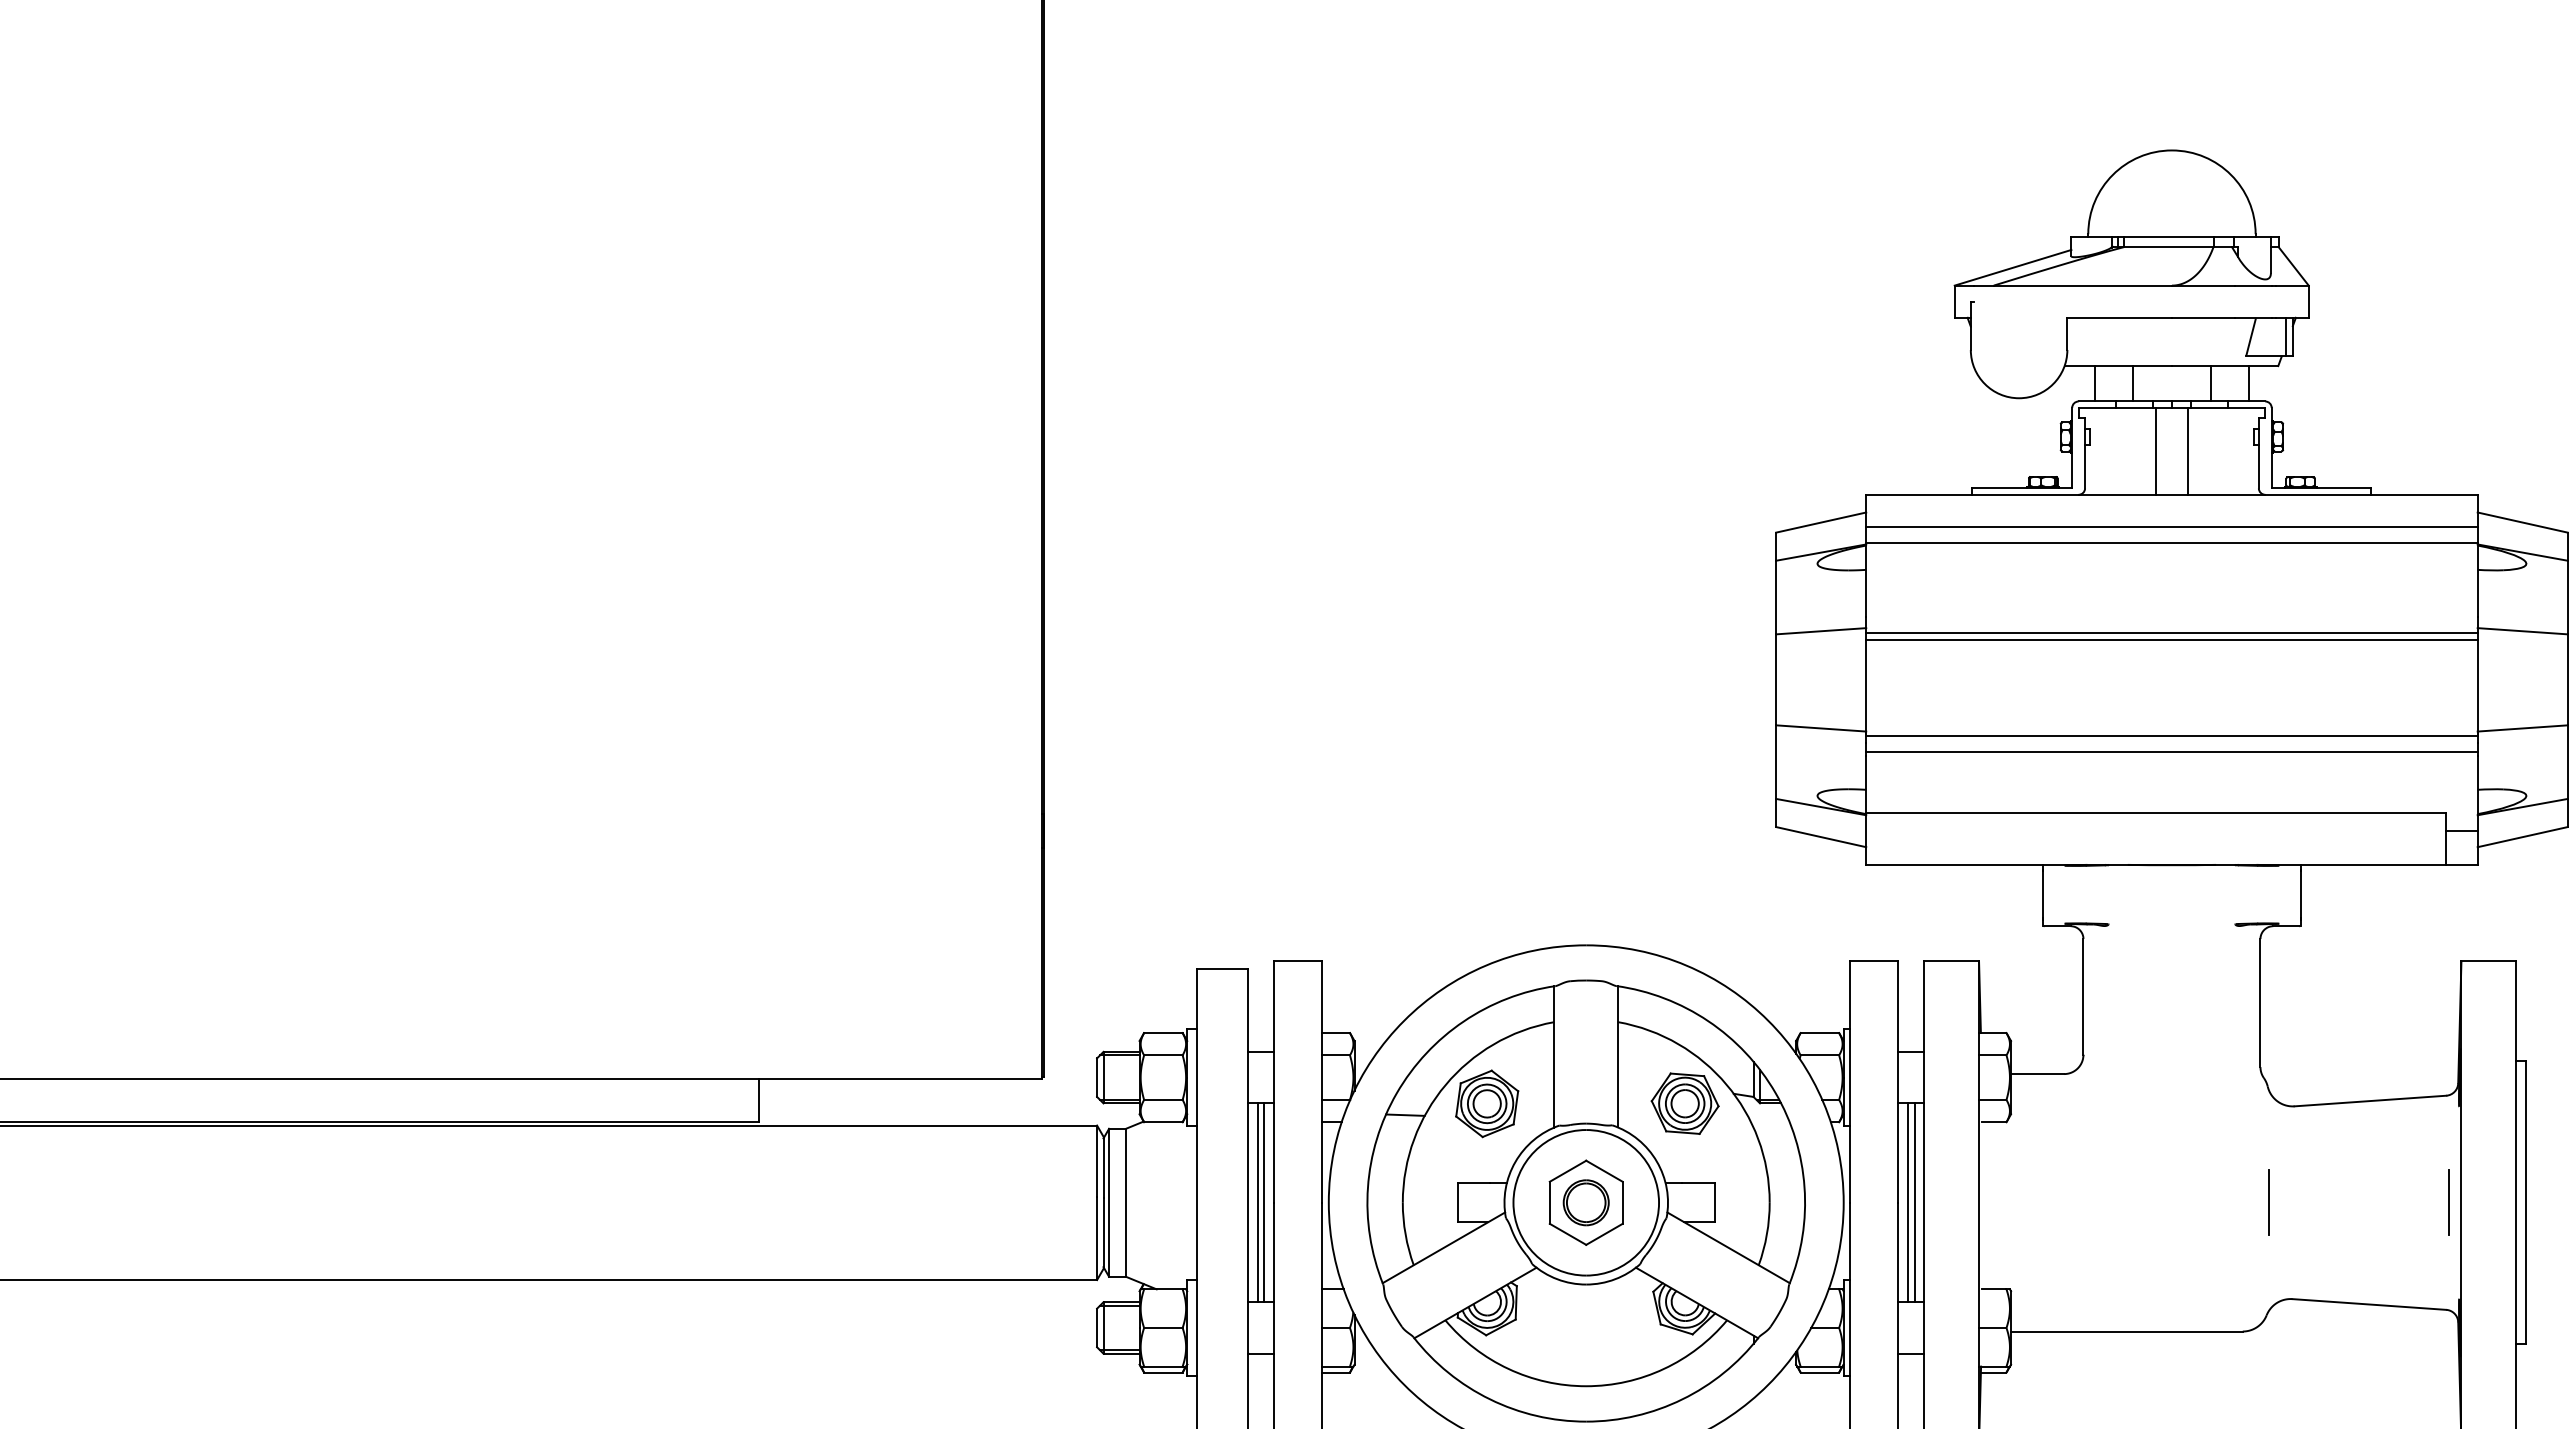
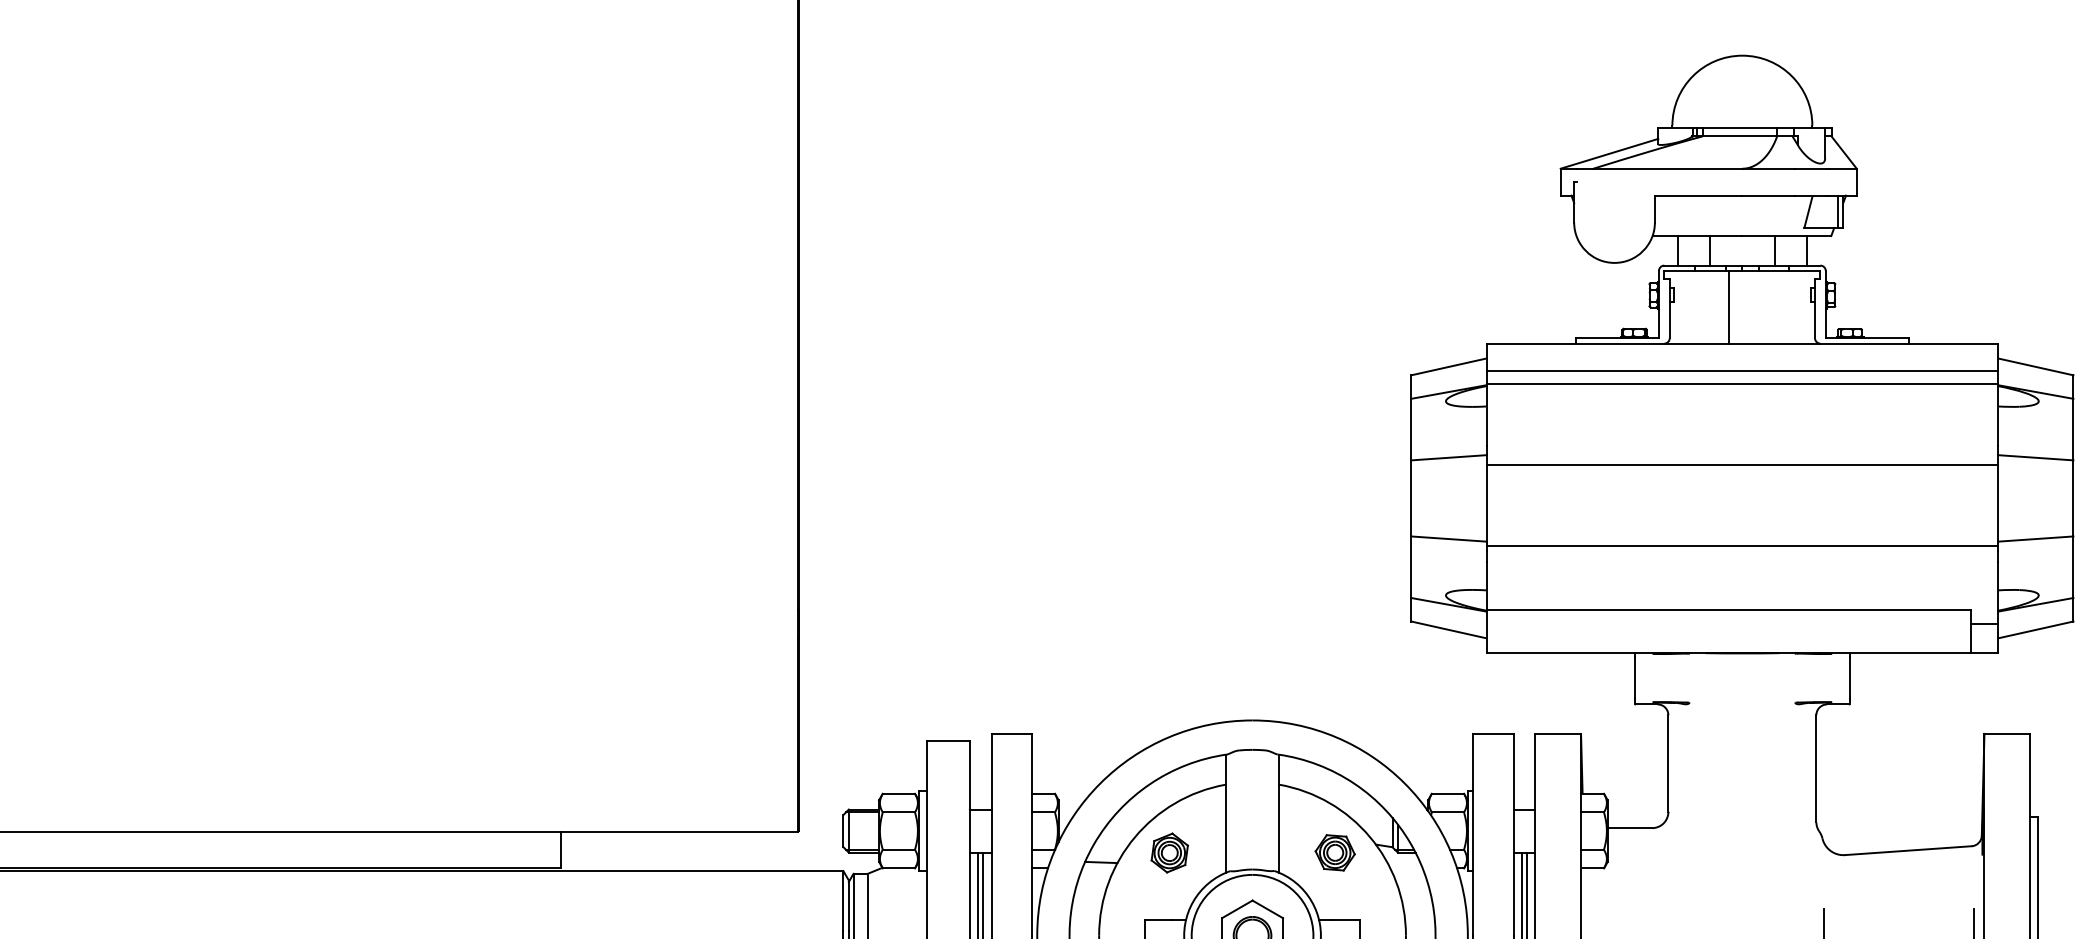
line: (2188, 450) -> (1756, 306), removed
line: (2171, 633) -> (1741, 459), removed
line: (2171, 752) -> (1741, 559), removed
part: (1487, 1103) -> (1169, 852), size x0.7
part: (1684, 1103) -> (1334, 852), size x0.7

